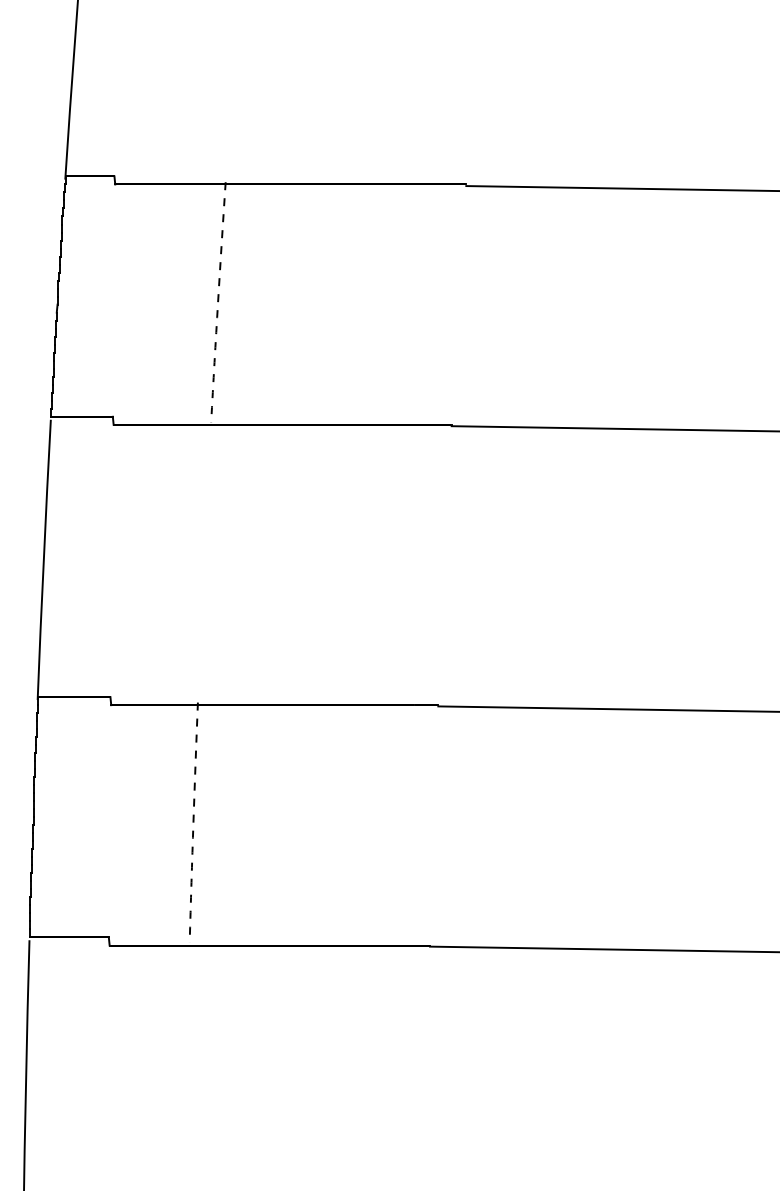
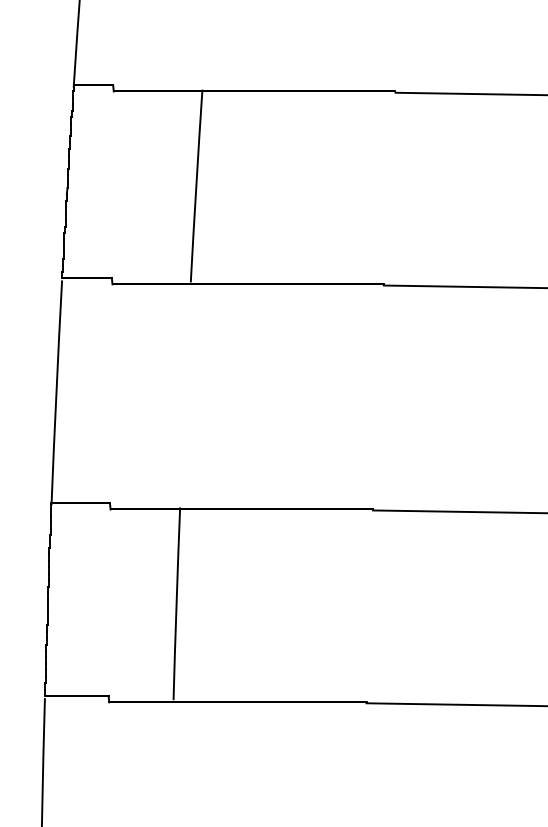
arc: (218, 302) -> (196, 186), dashed -> solid
arc: (193, 822) -> (176, 603), dashed -> solid

